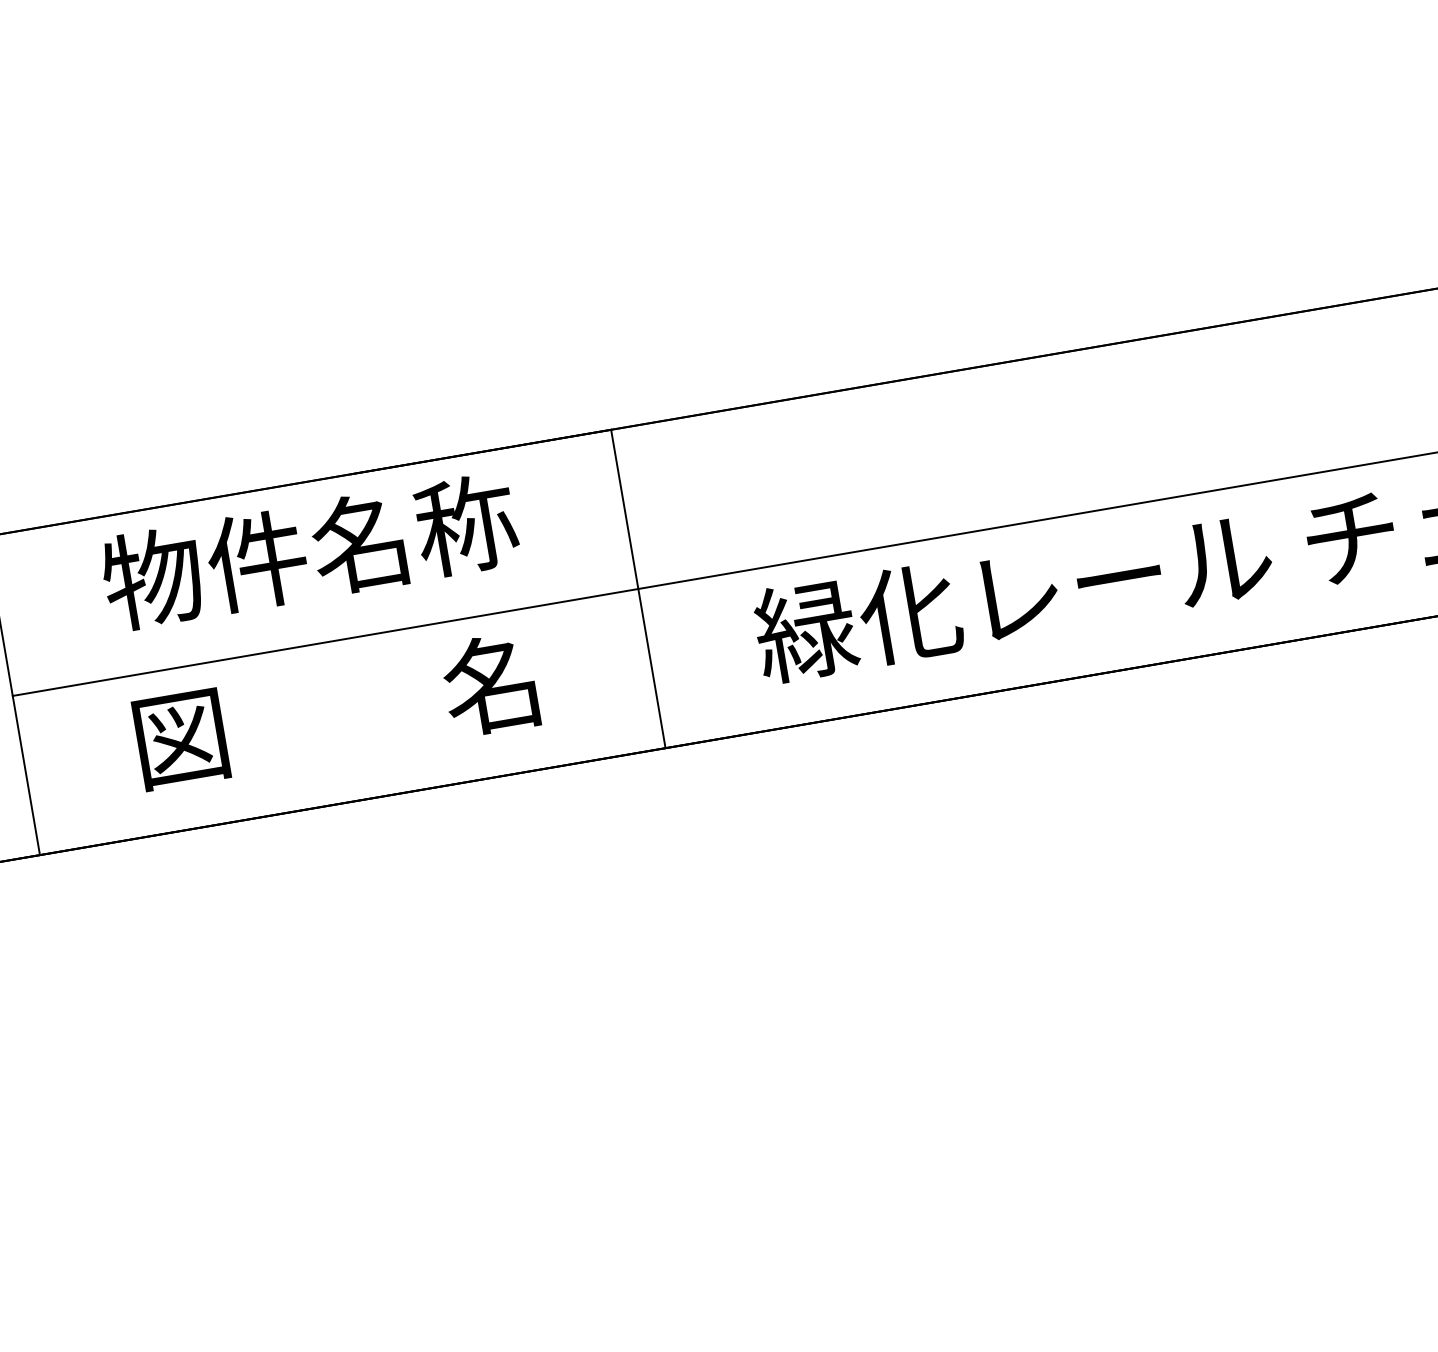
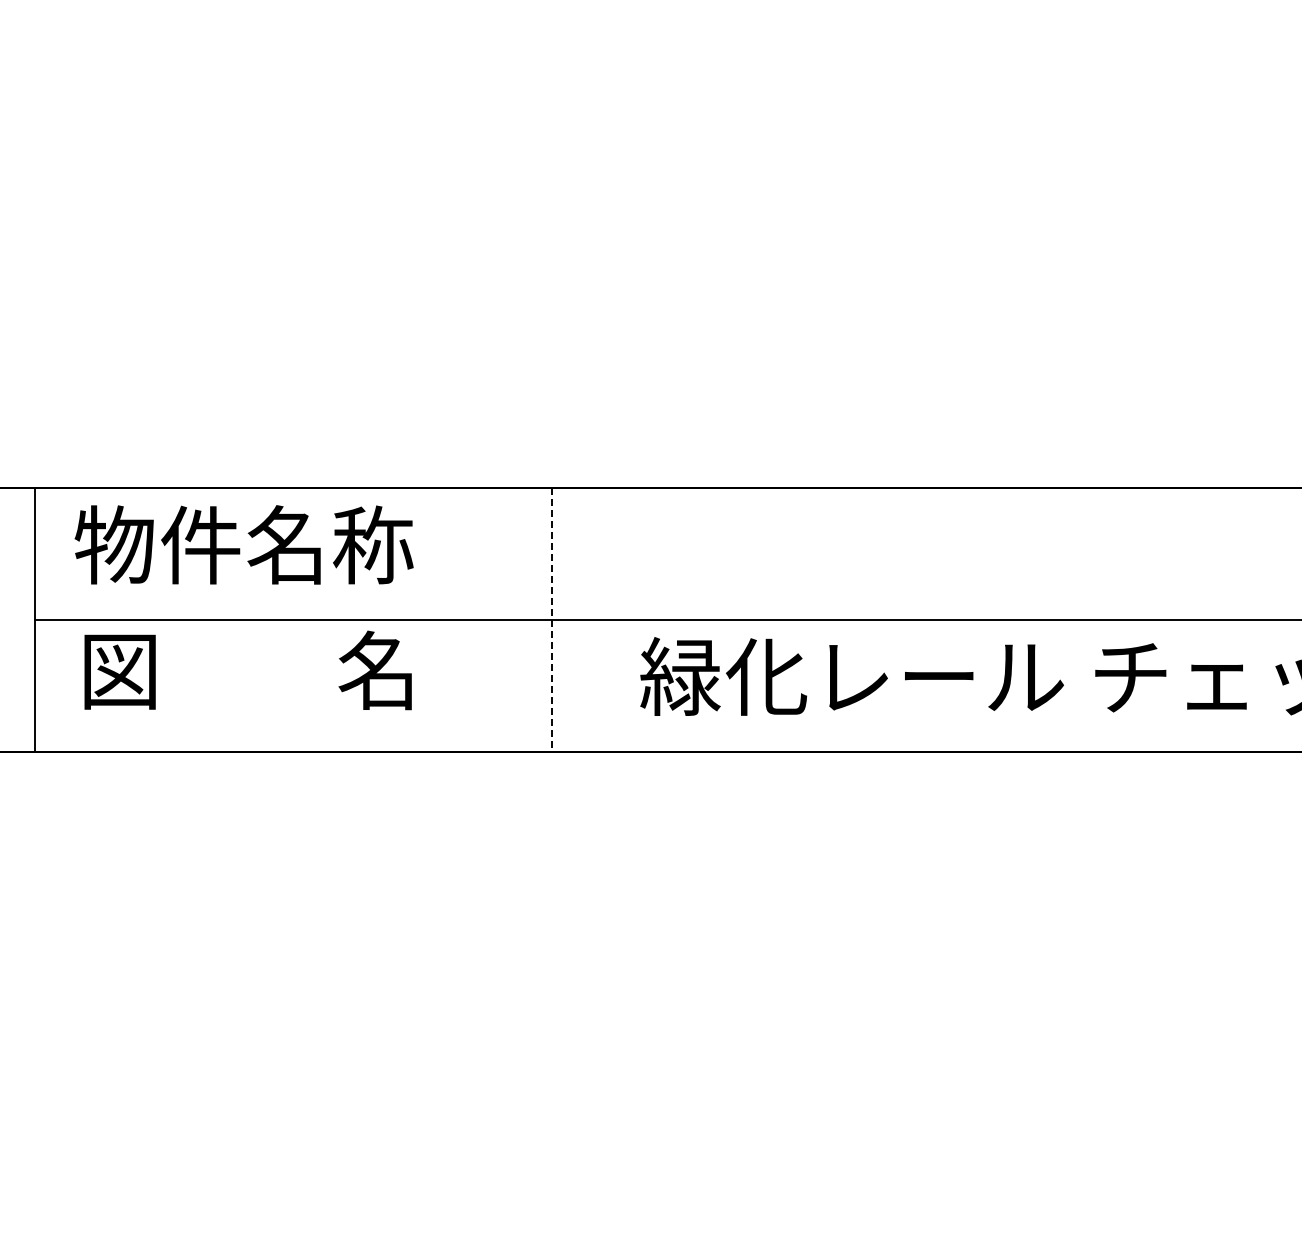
text: (309, 551) -> (243, 544), moved
line: (638, 588) -> (551, 619), solid -> dashed
text: (335, 711) -> (247, 670), moved

